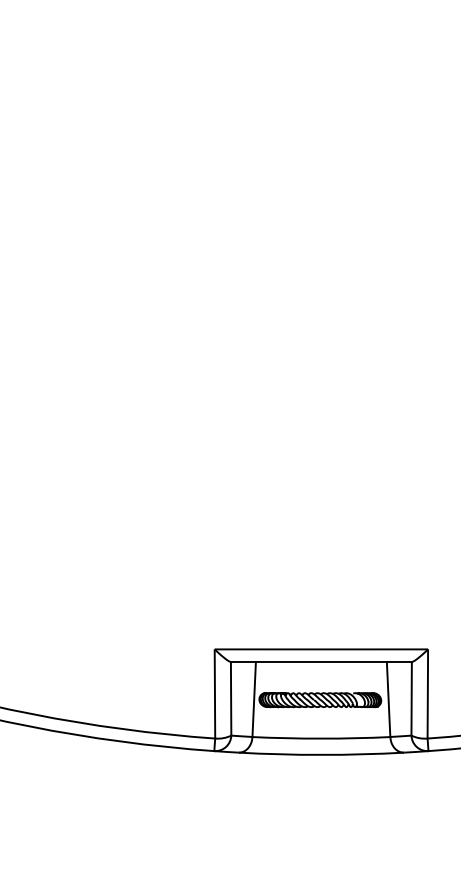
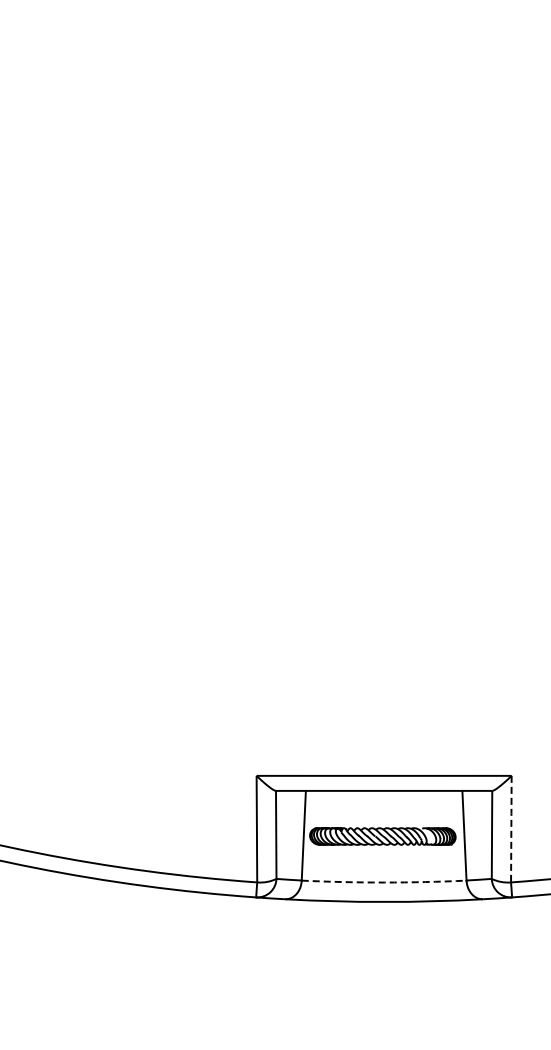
line: (427, 693) -> (511, 828), solid -> dashed
arc: (321, 738) -> (384, 882), solid -> dashed

